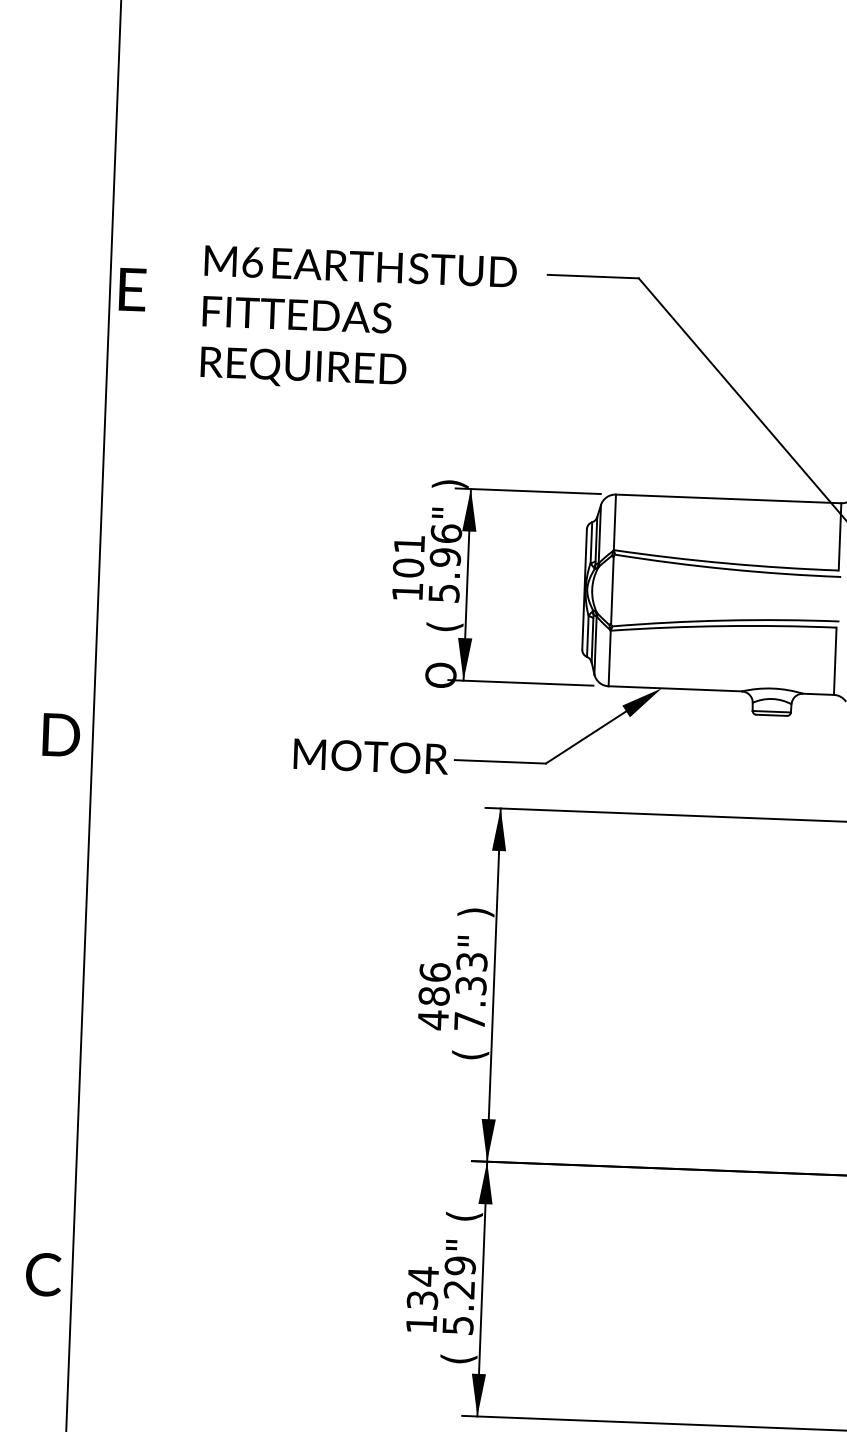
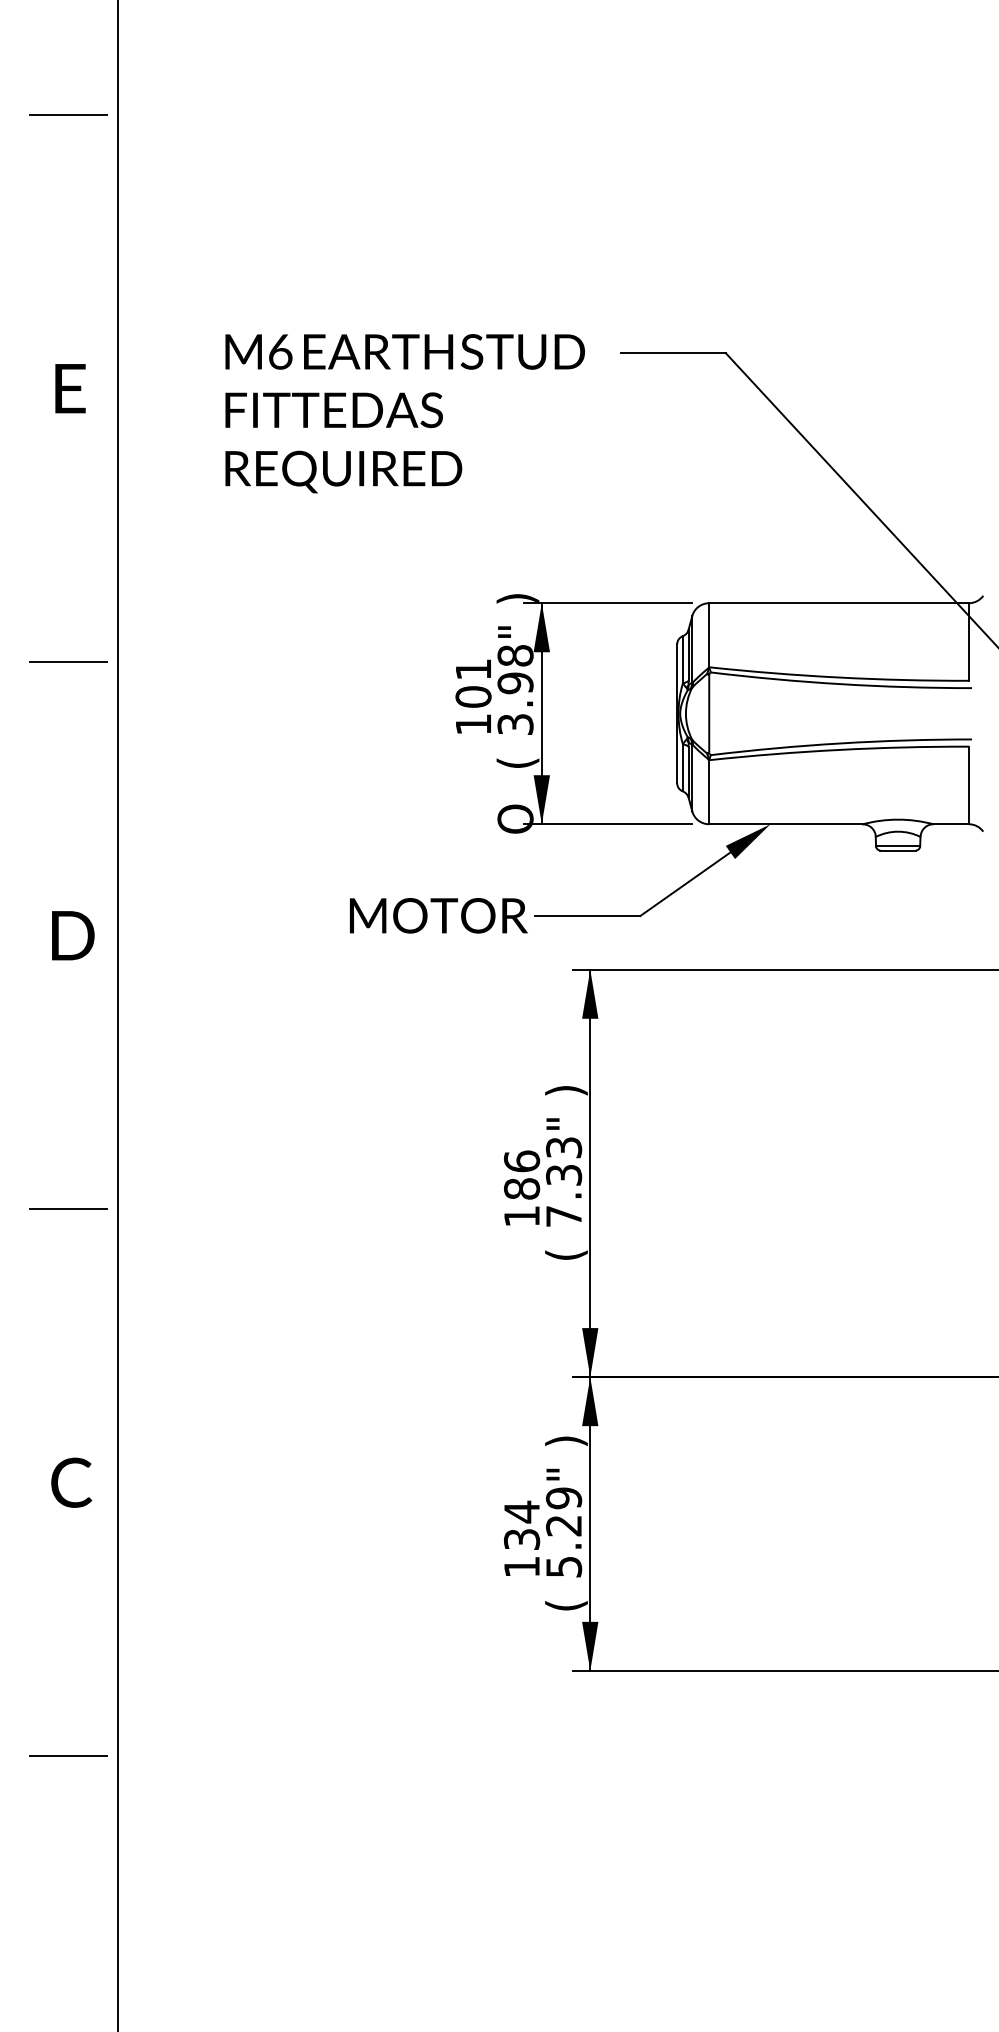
line: (75, 50) -> (67, 115), added
text: (132, 289) -> (70, 388), moved
line: (57, 524) -> (67, 662), added
text: (445, 562) -> (515, 689), 5.96" -> 3.98"
text: (61, 734) -> (73, 935), moved
line: (39, 998) -> (67, 1209), added
text: (432, 1020) -> (521, 1216), 486 -> 186
text: (464, 1215) -> (566, 1440), ( -> )
text: (43, 1274) -> (71, 1482), moved

